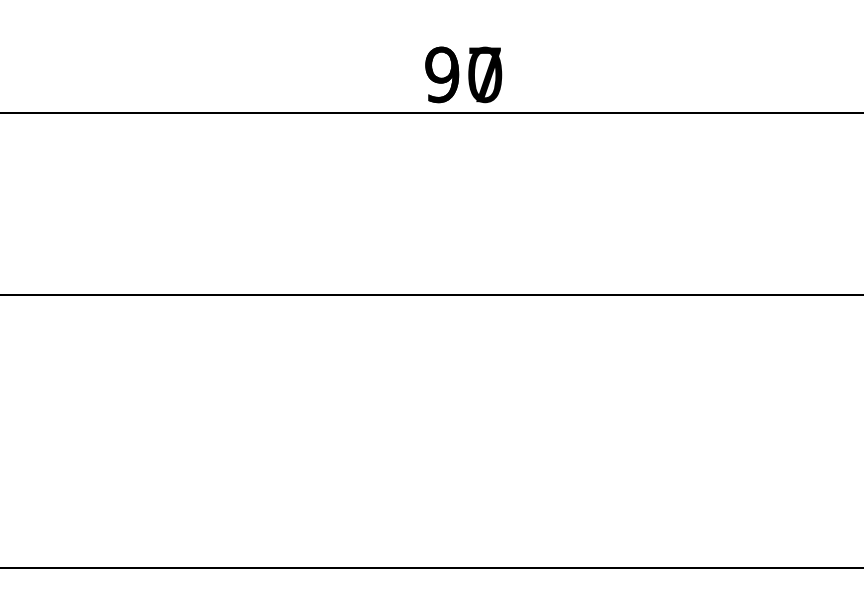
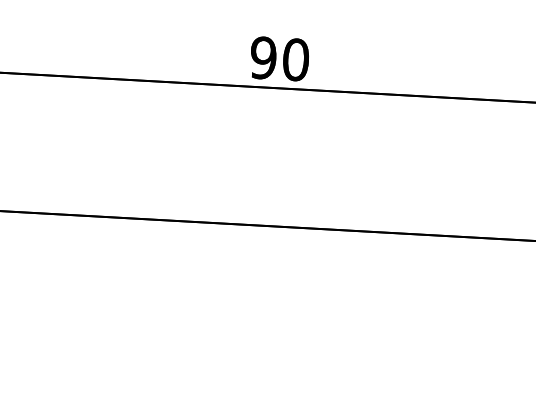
text: (485, 74) -> (296, 59), 97 -> 90

